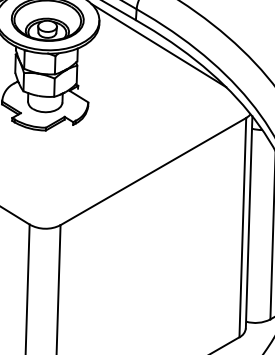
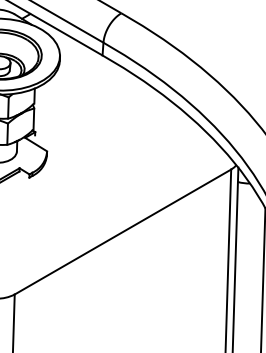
line: (158, 45) -> (128, 85), removed

